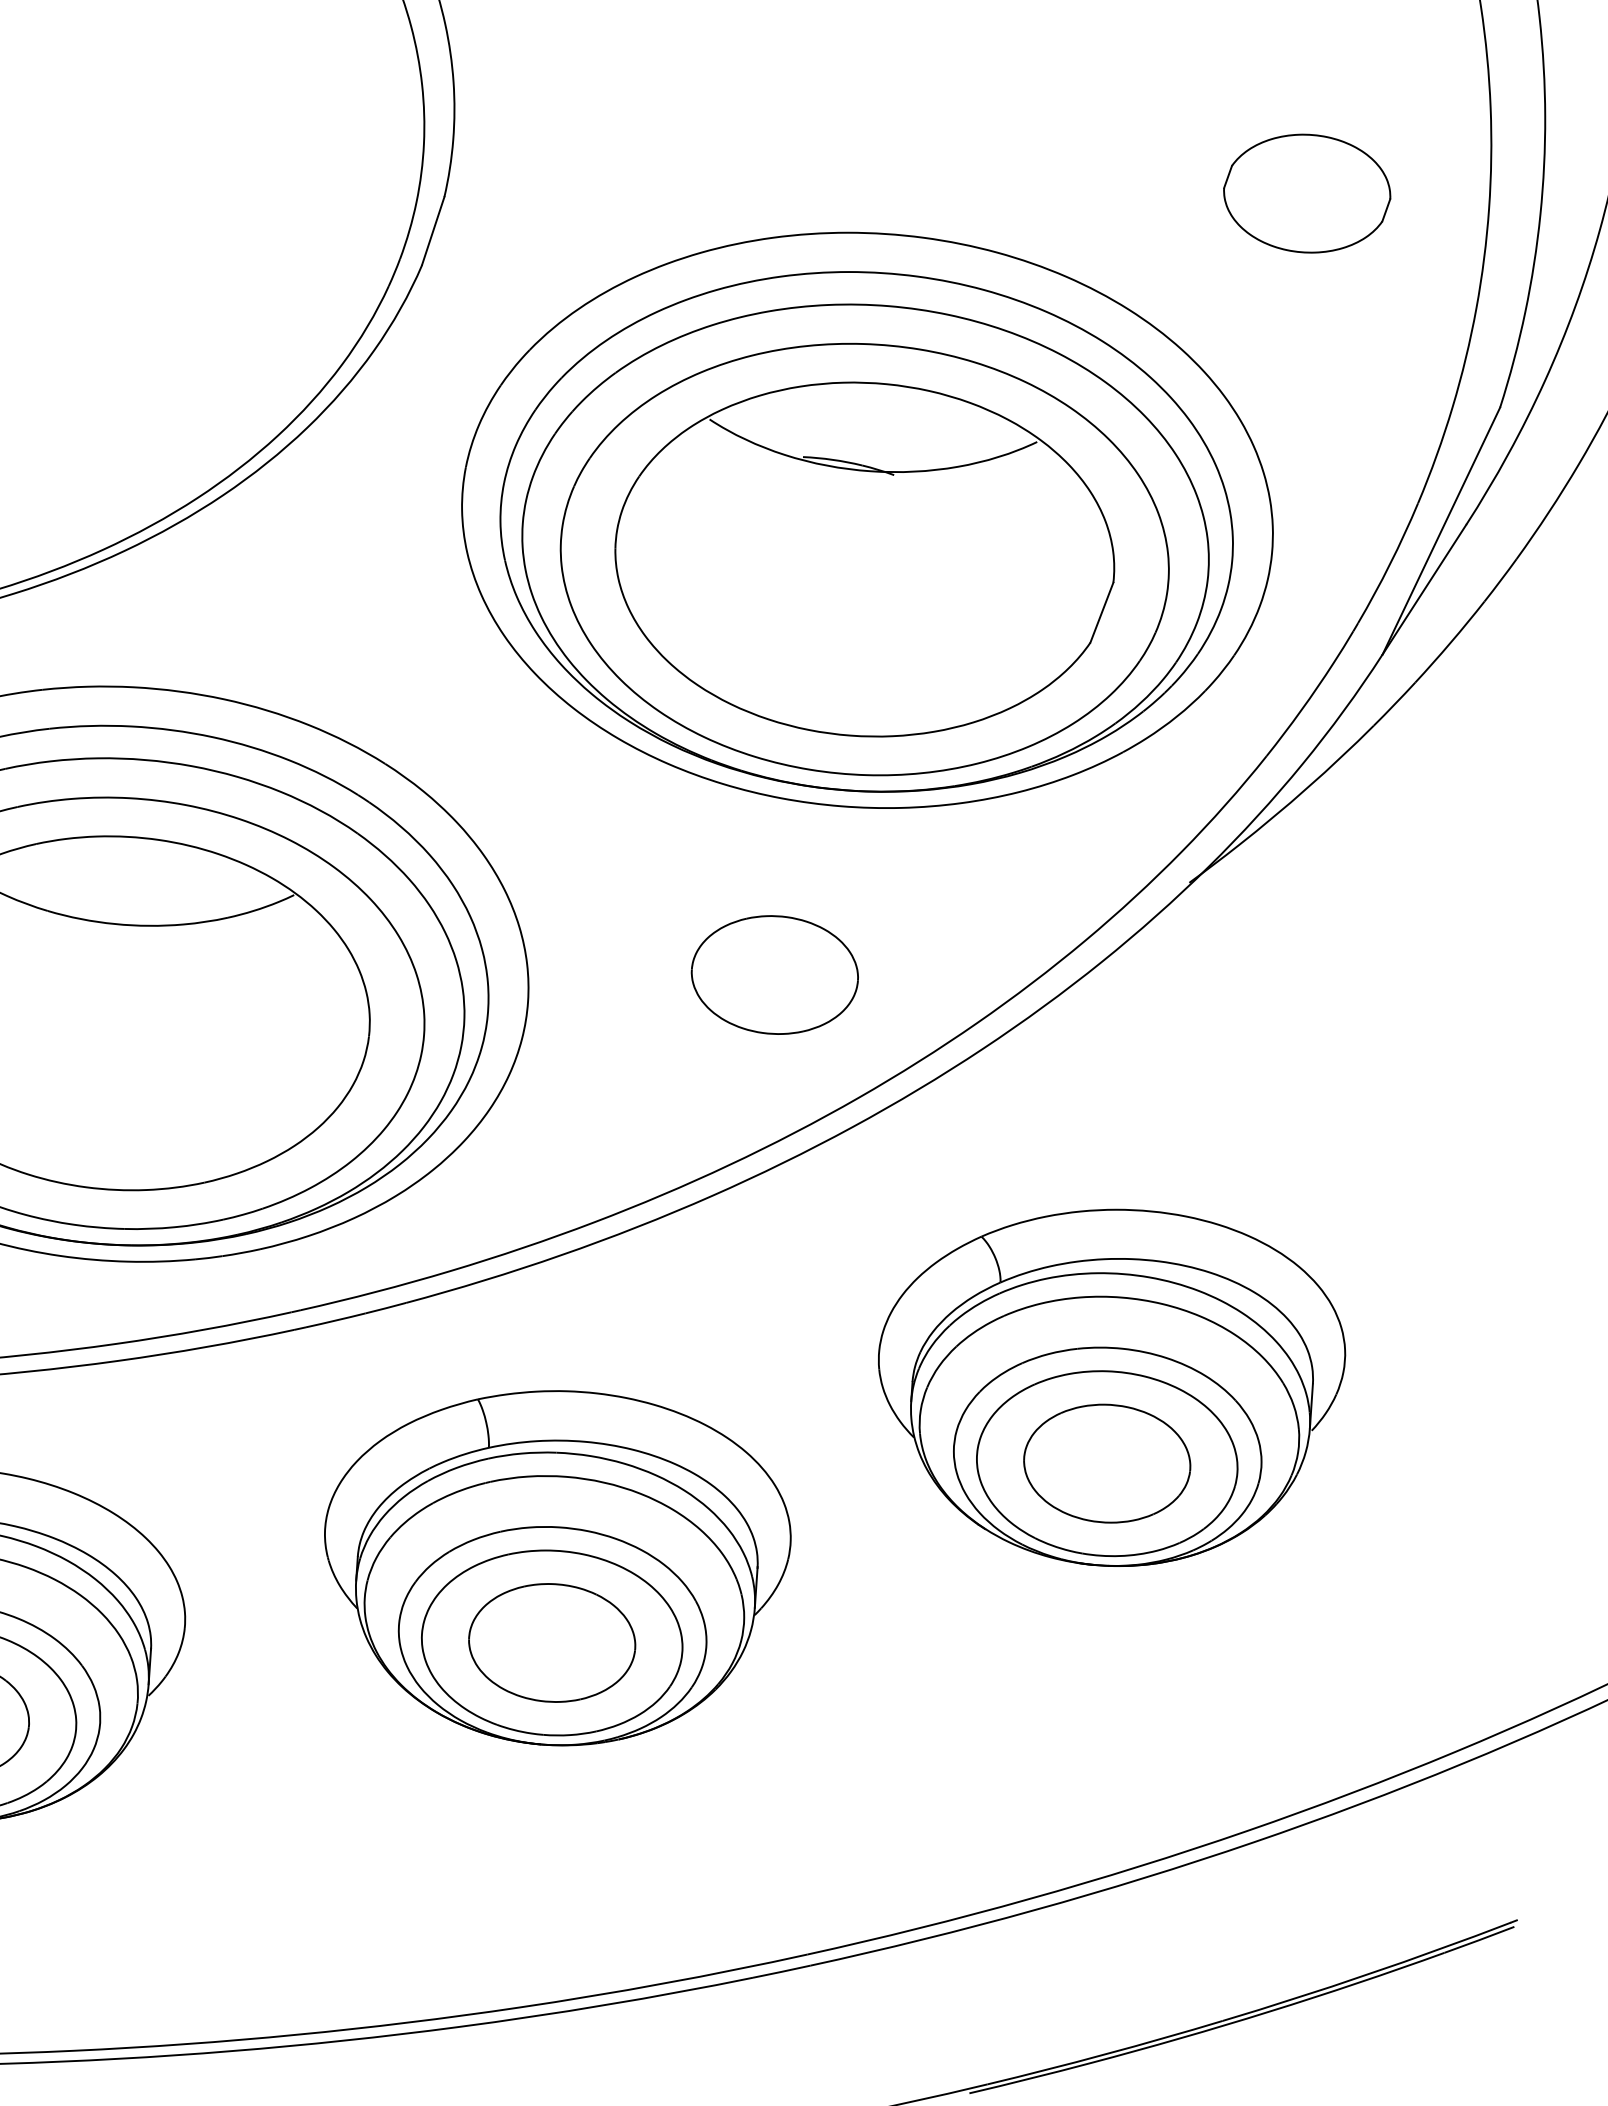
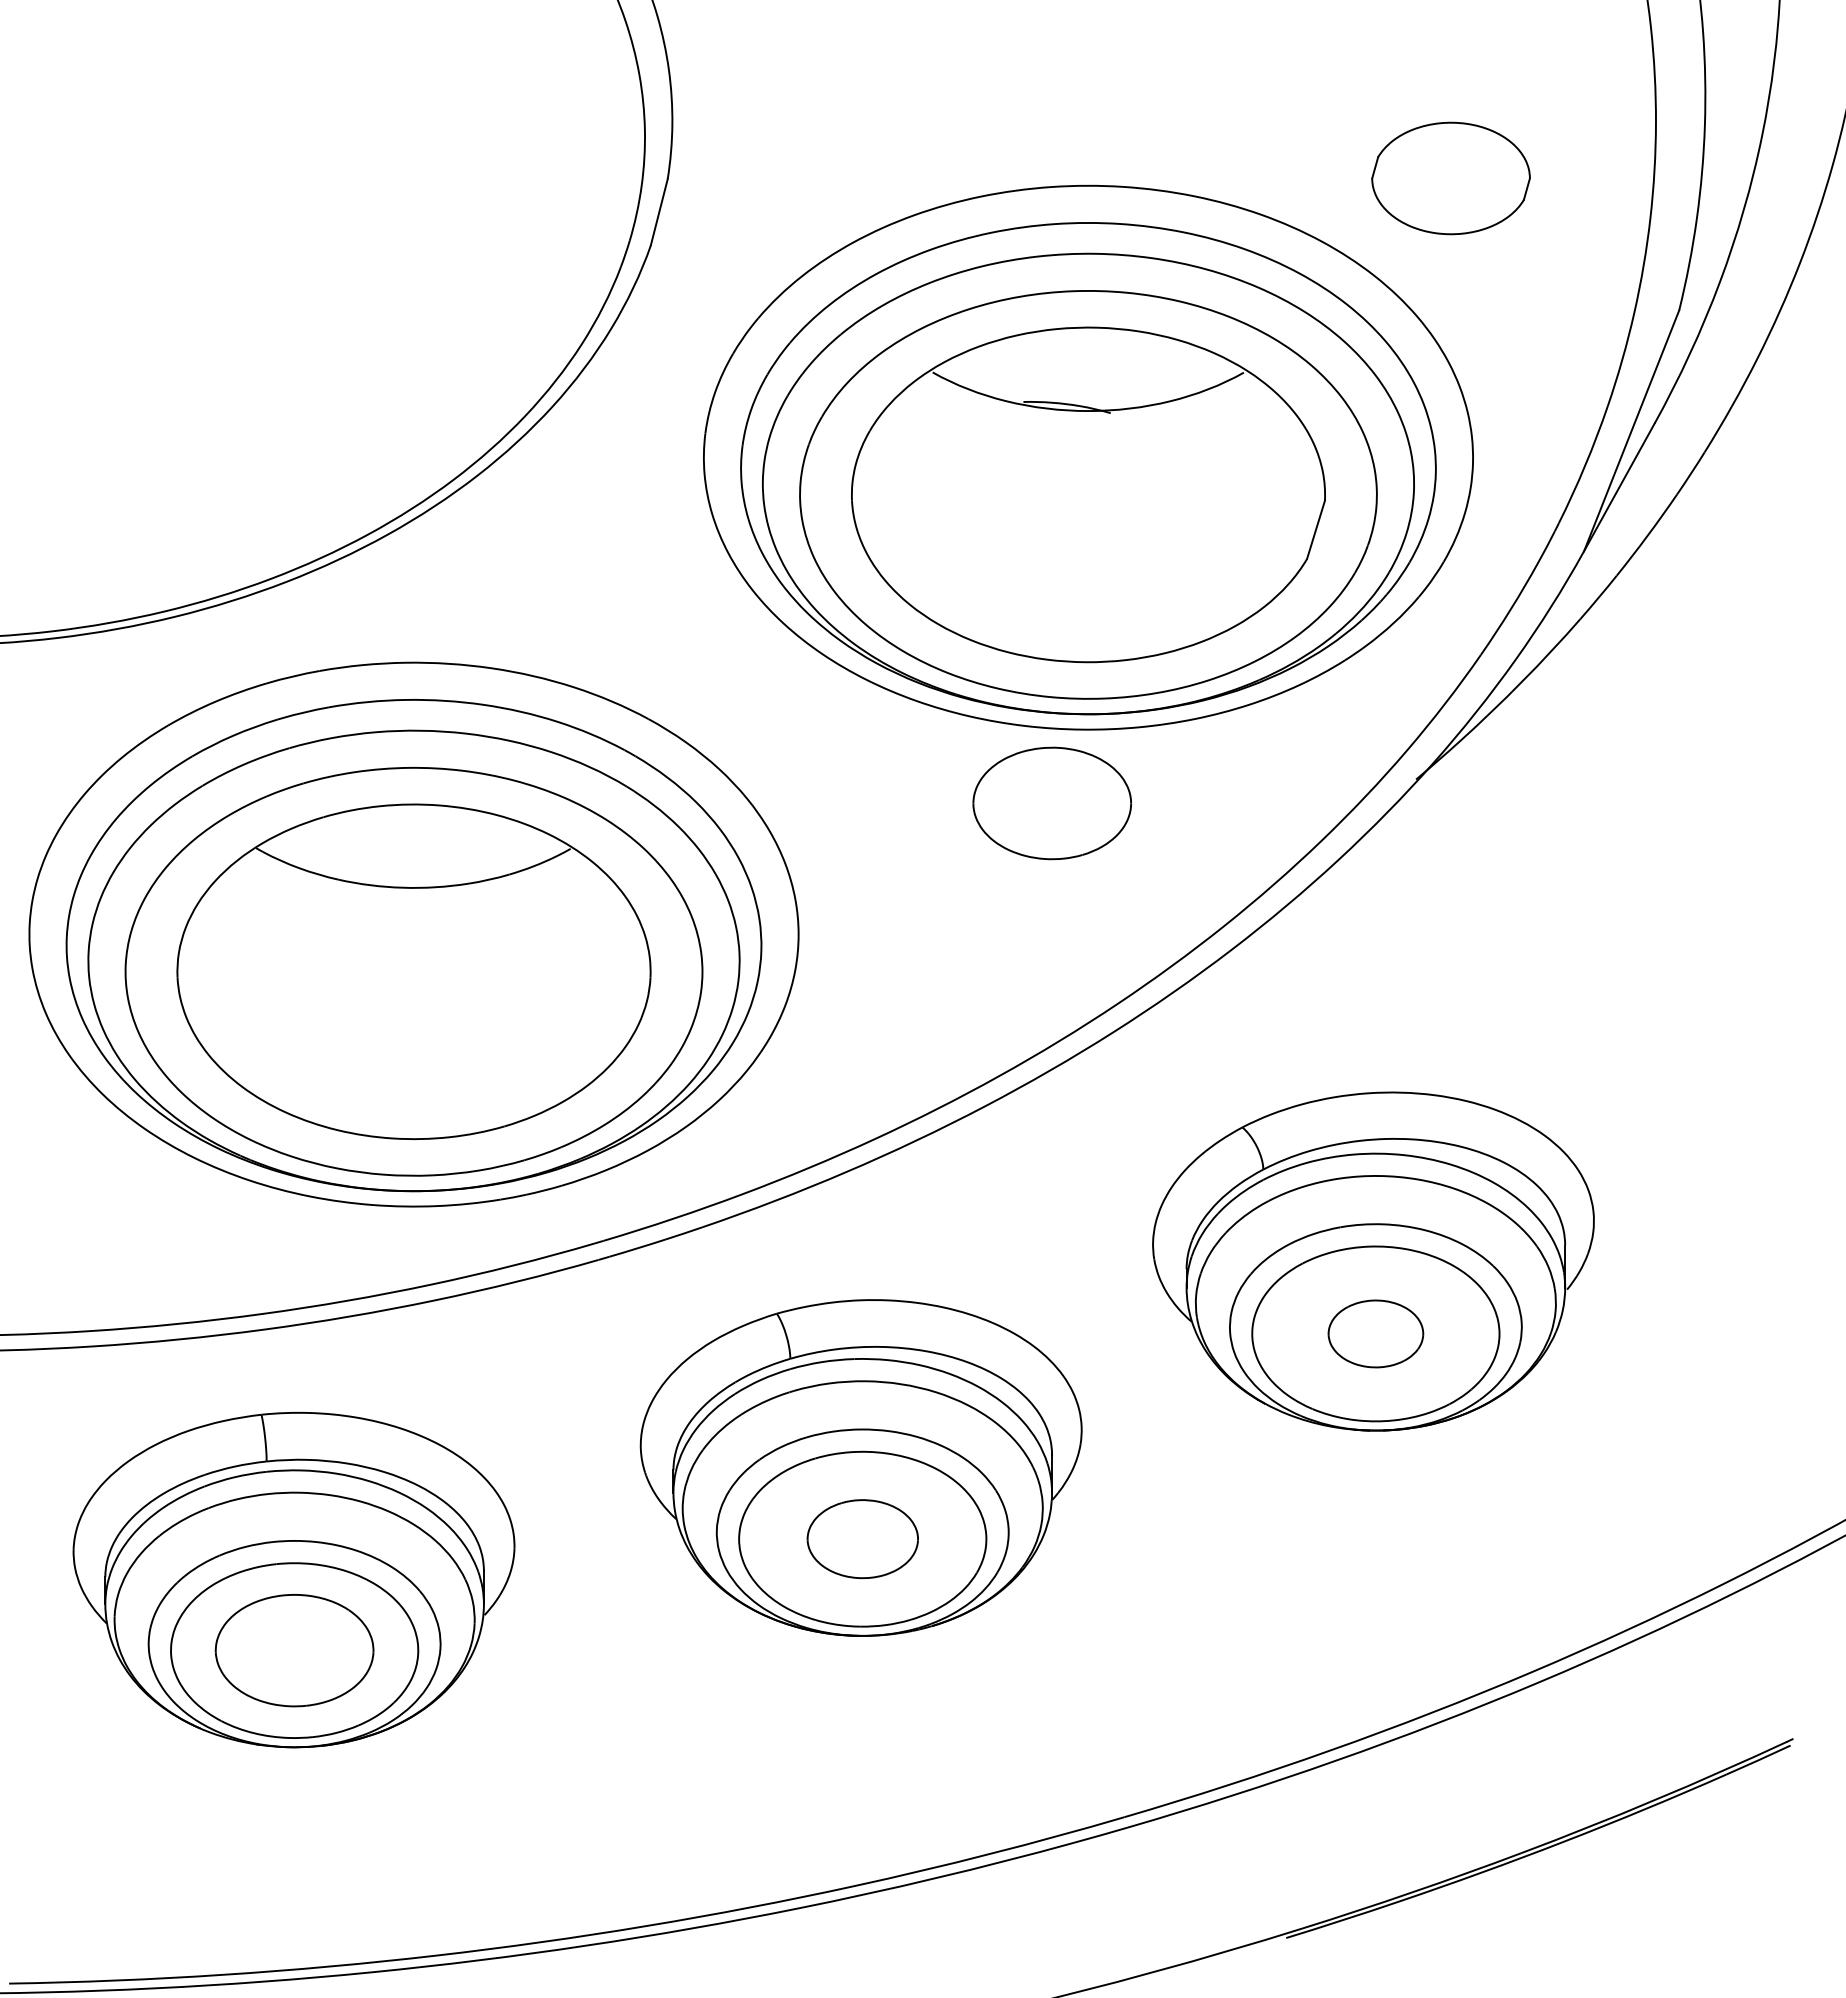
part: (1306, 193) -> (1450, 178), moved
part: (774, 975) -> (1051, 803), moved
part: (1106, 1463) -> (1375, 1333), size x0.6
part: (551, 1642) -> (862, 1538), size x0.7

